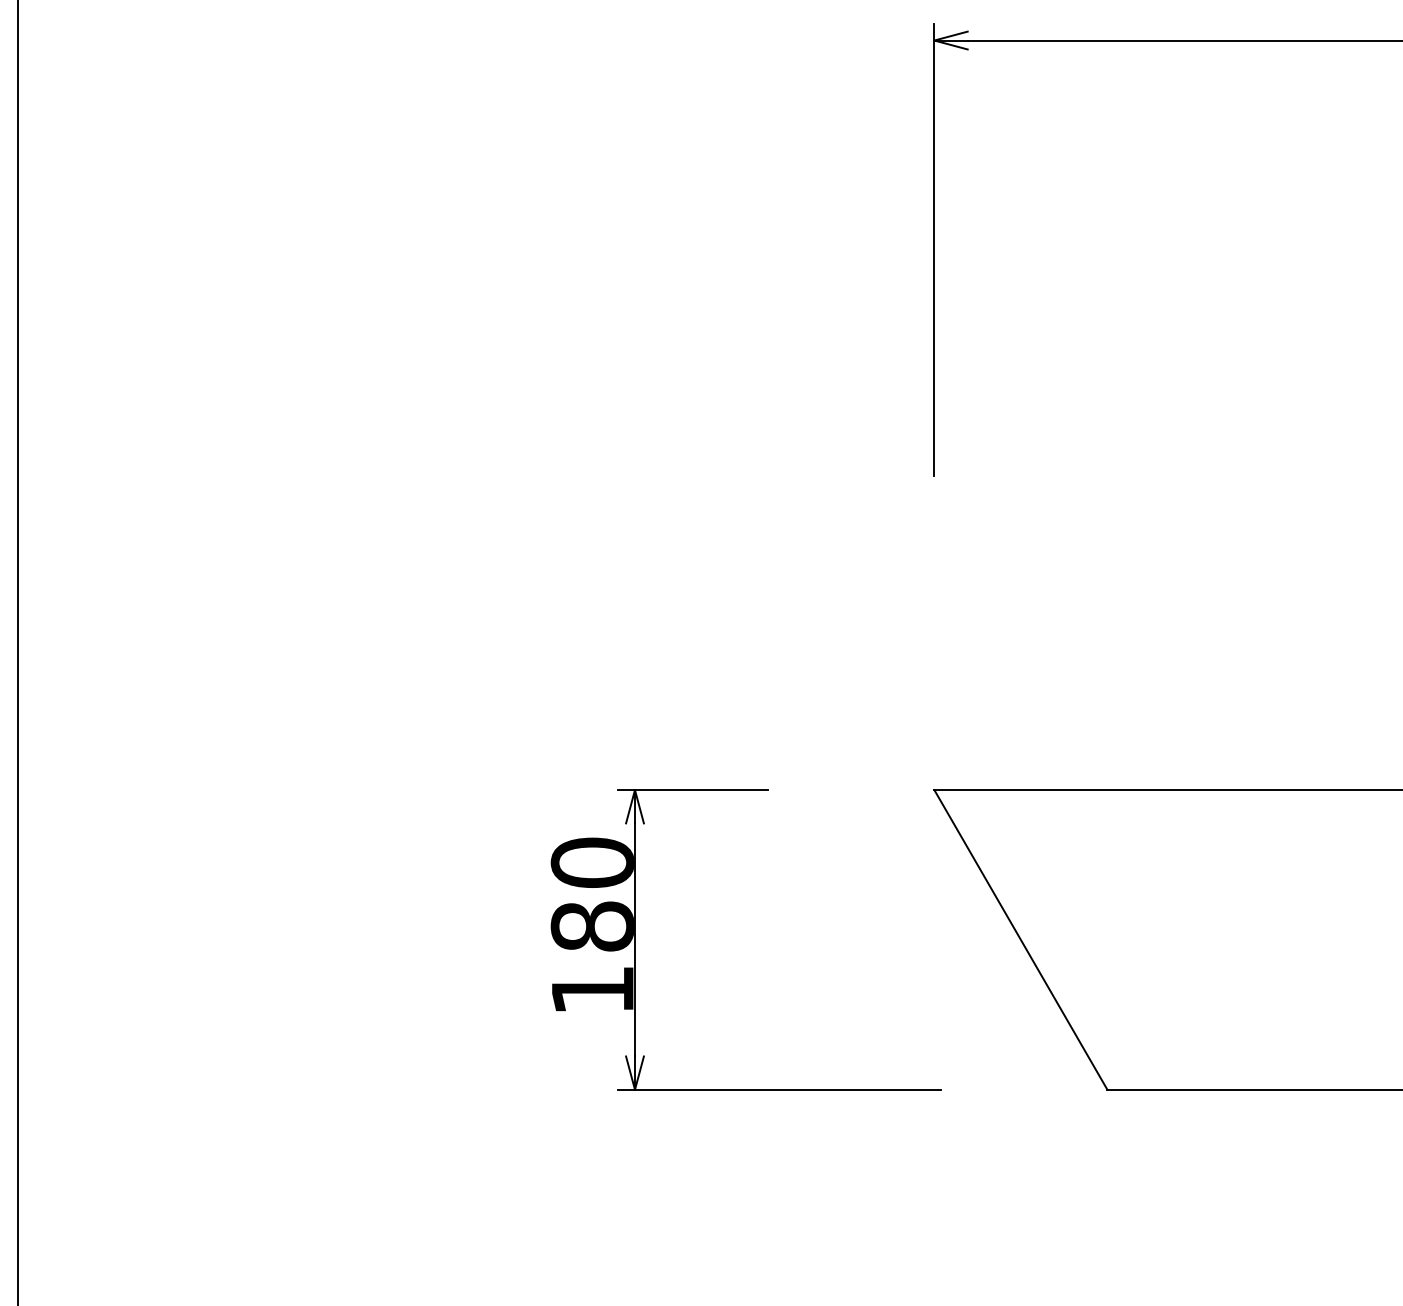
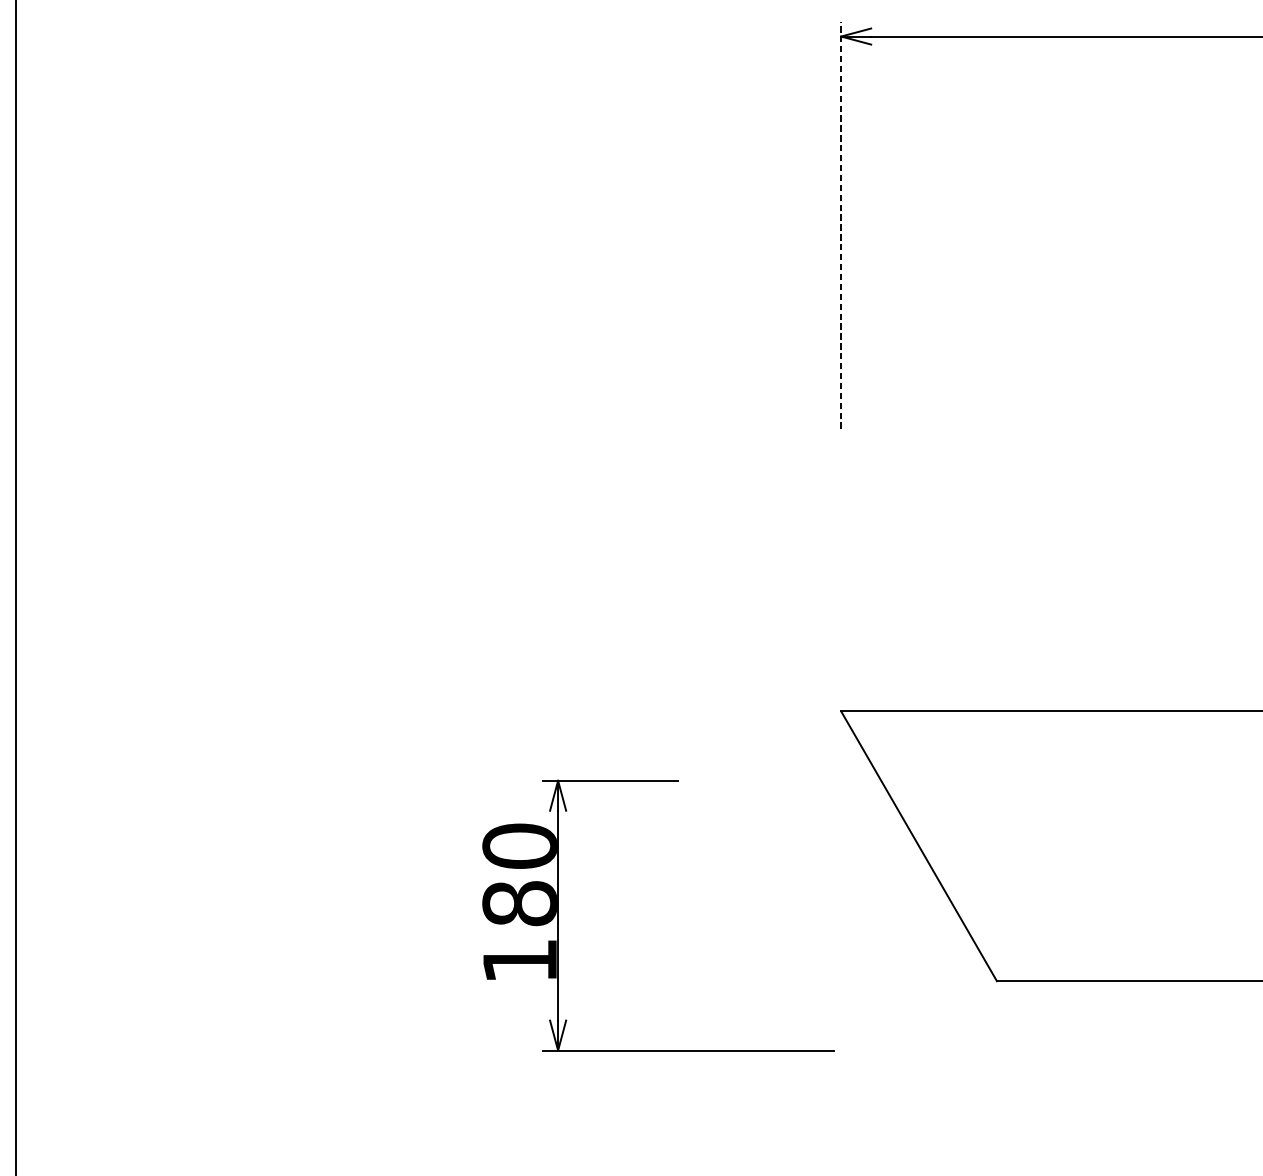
line: (934, 249) -> (841, 224), solid -> dashed
part: (635, 939) -> (558, 915), moved

